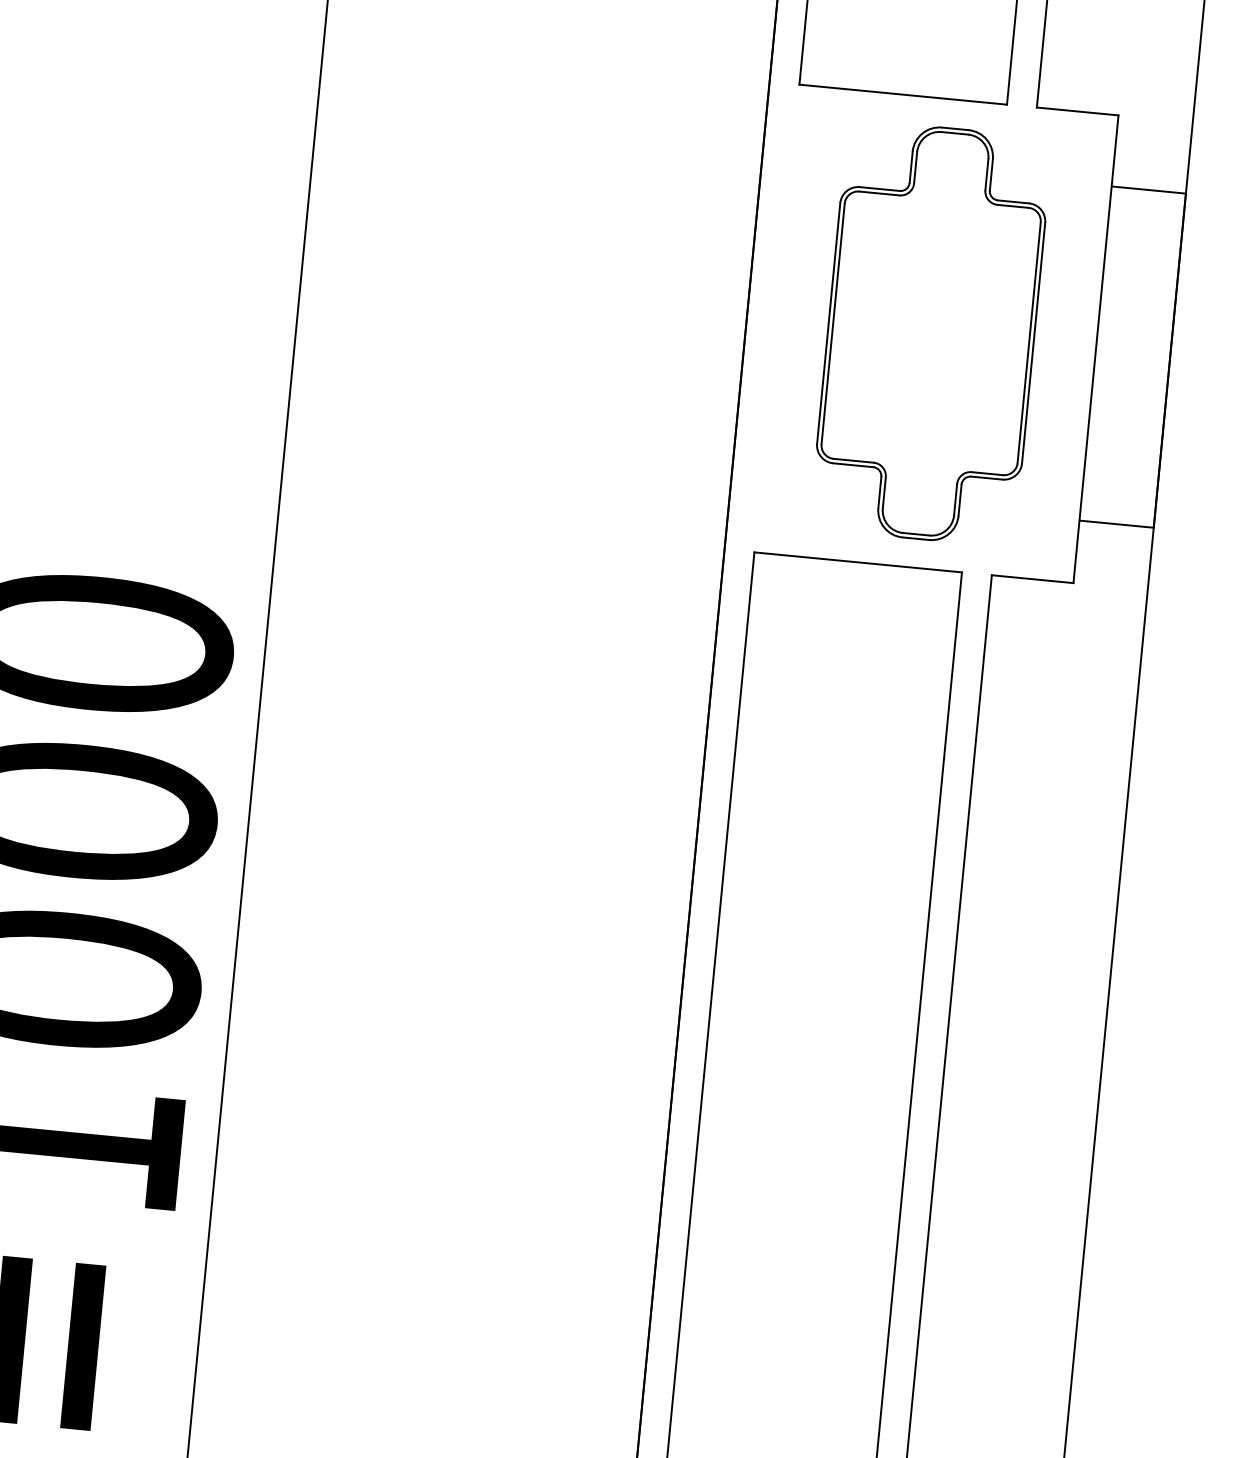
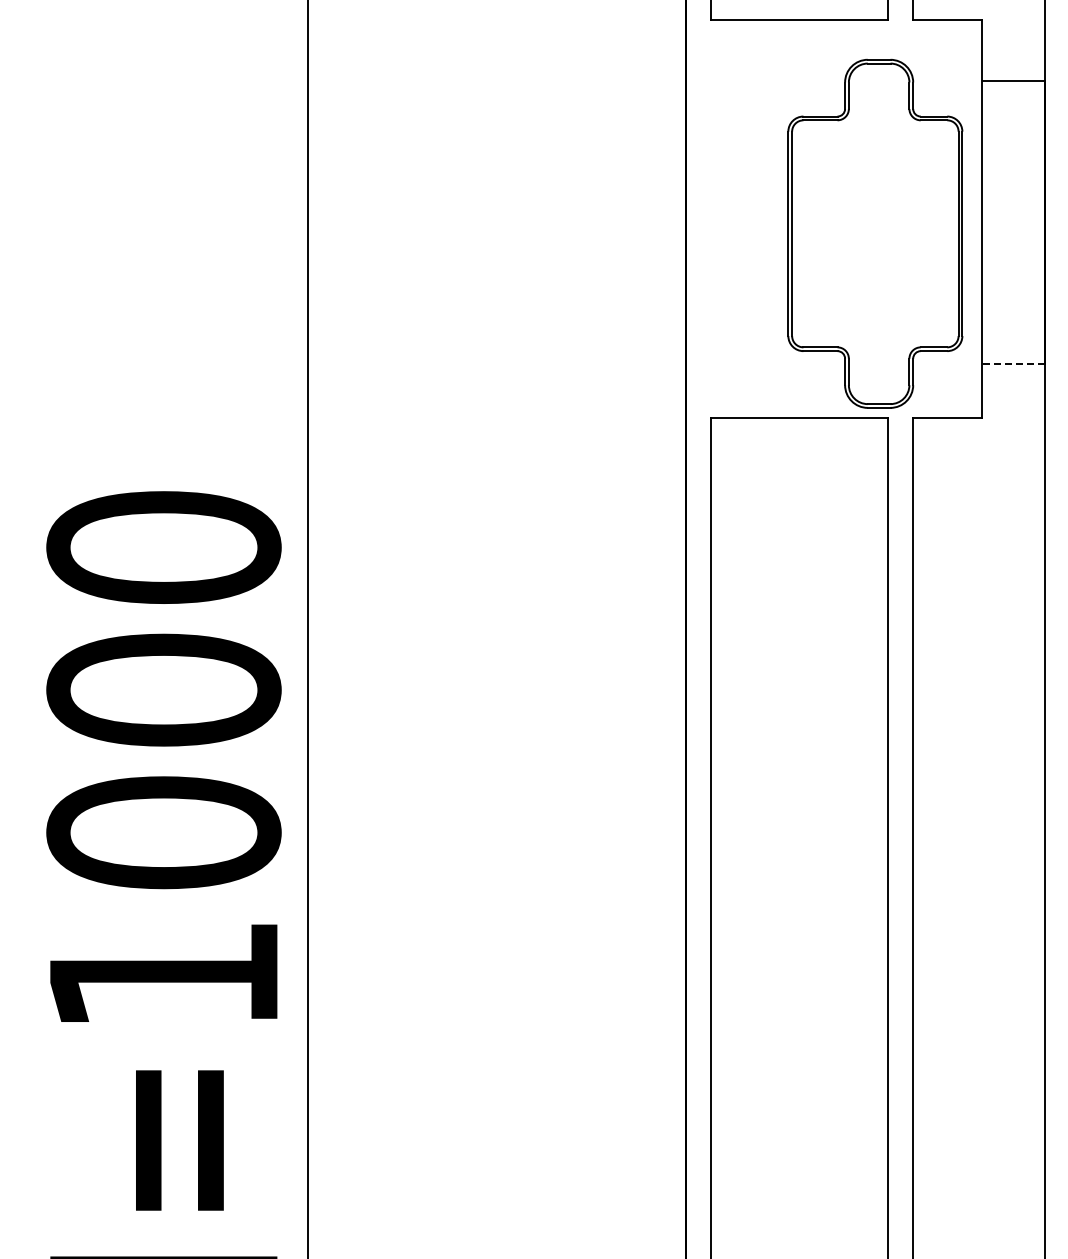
part: (931, 332) -> (875, 233), moved
line: (1117, 524) -> (1014, 364), solid -> dashed

